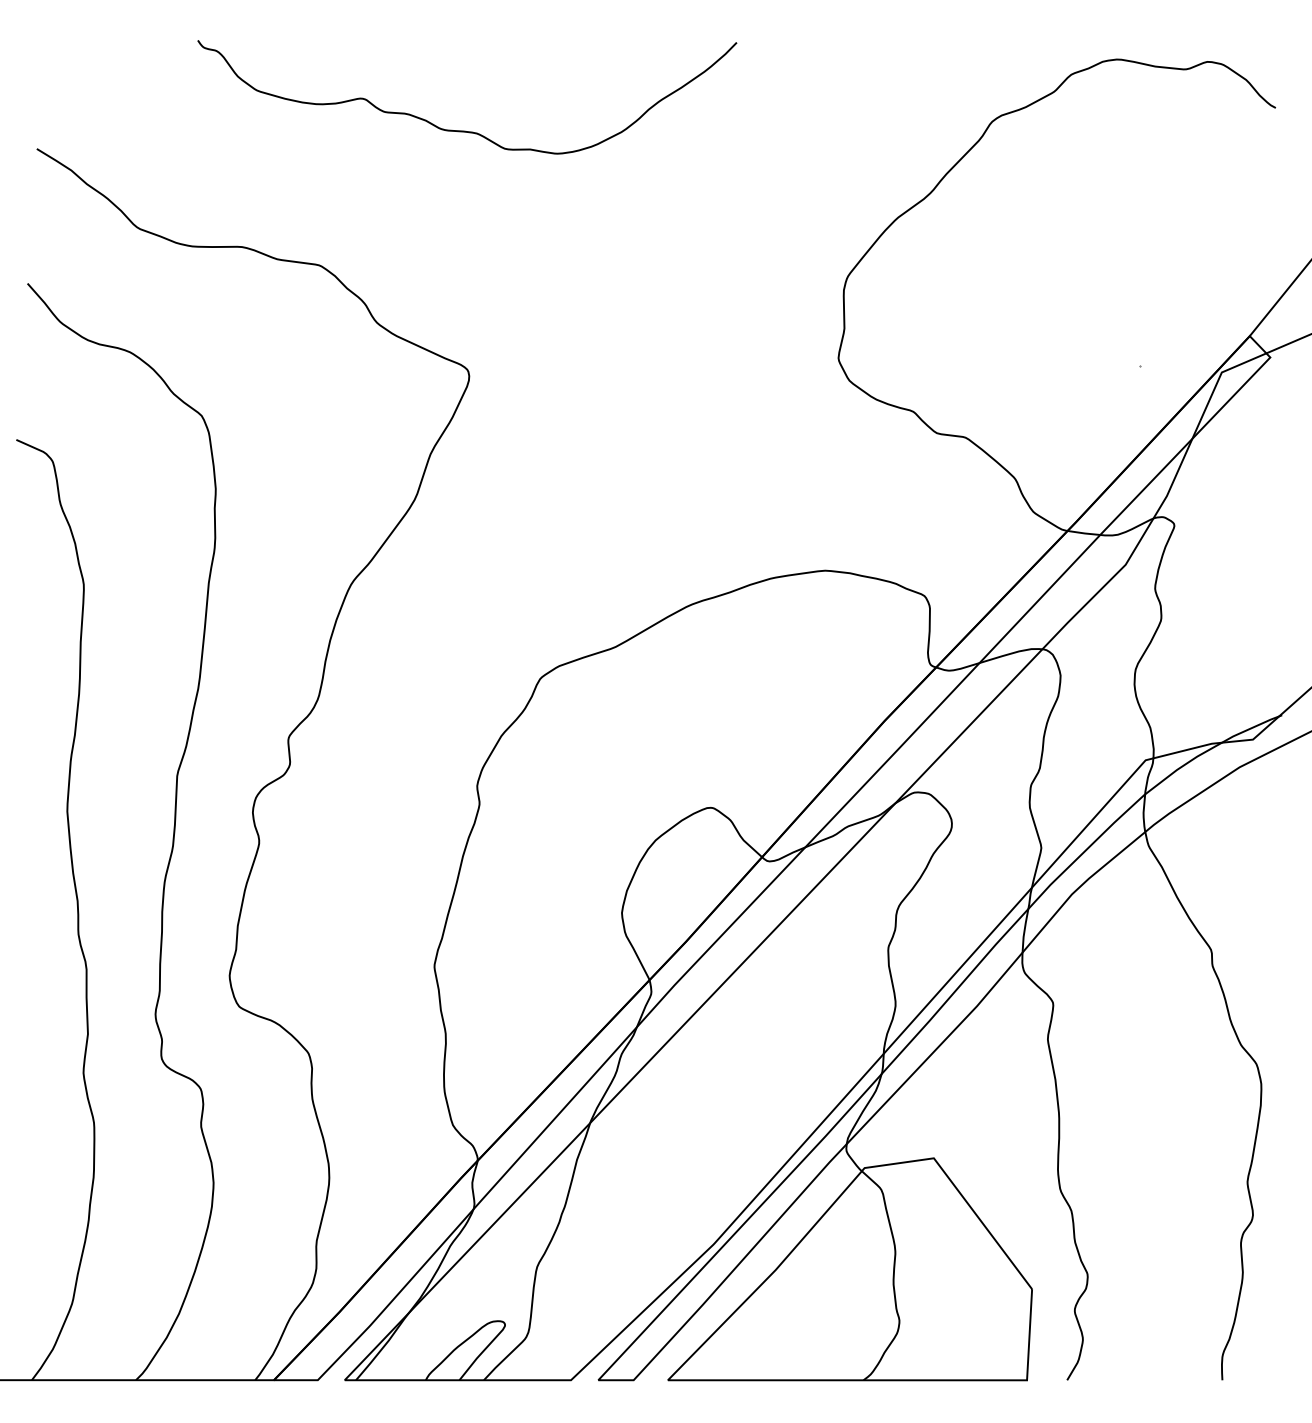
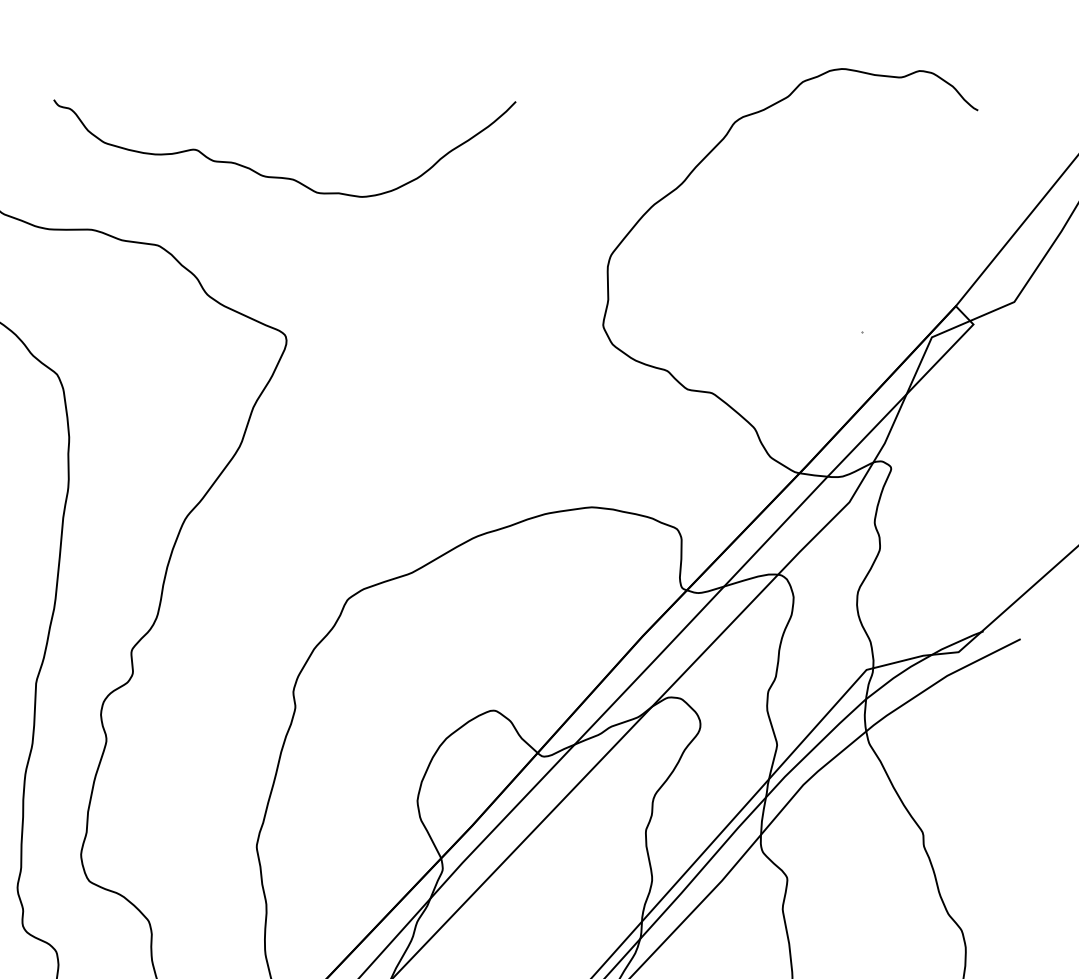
curve: (465, 130) -> (283, 177), moved

